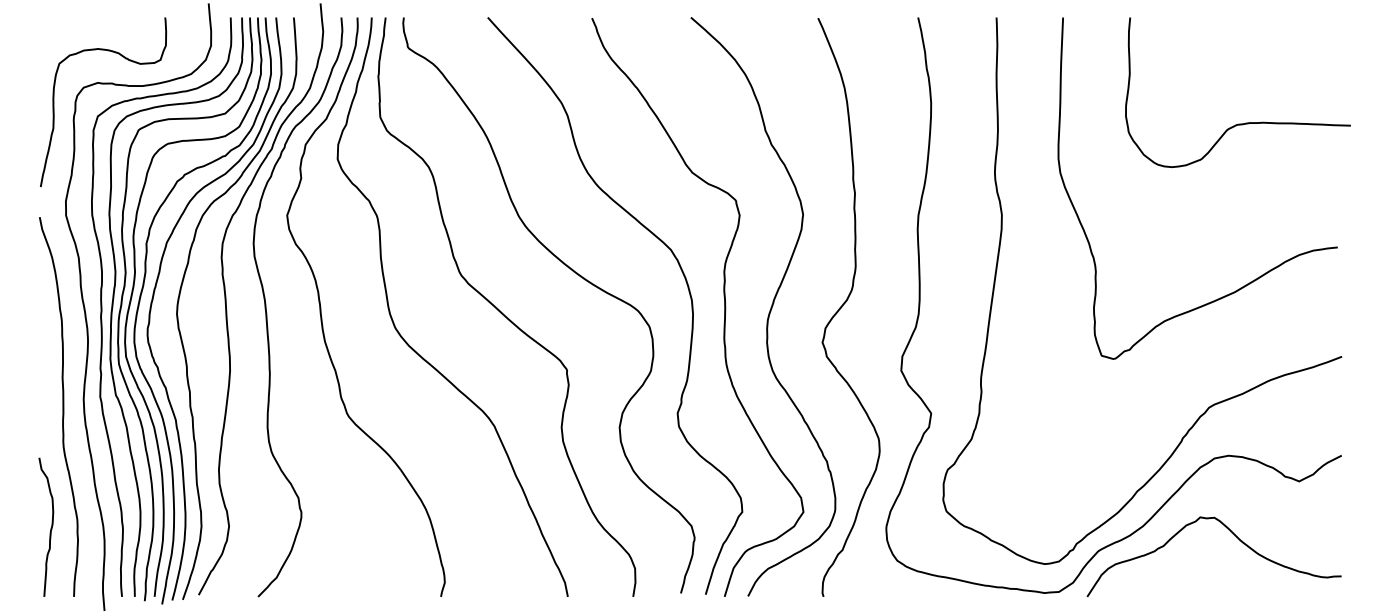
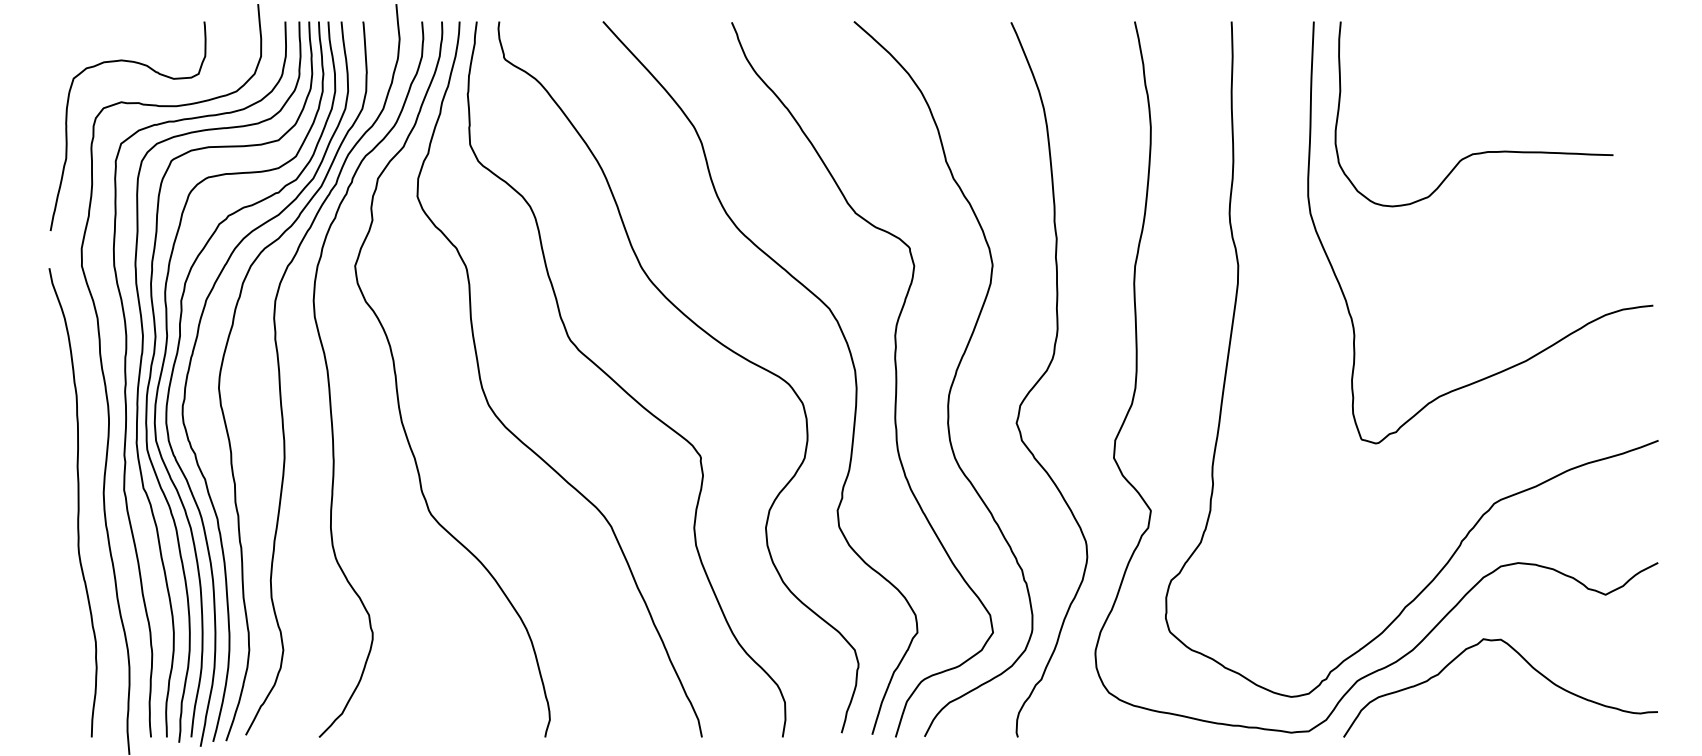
curve: (1240, 123) -> (1476, 152), moved
curve: (50, 528) -> (62, 653), removed

